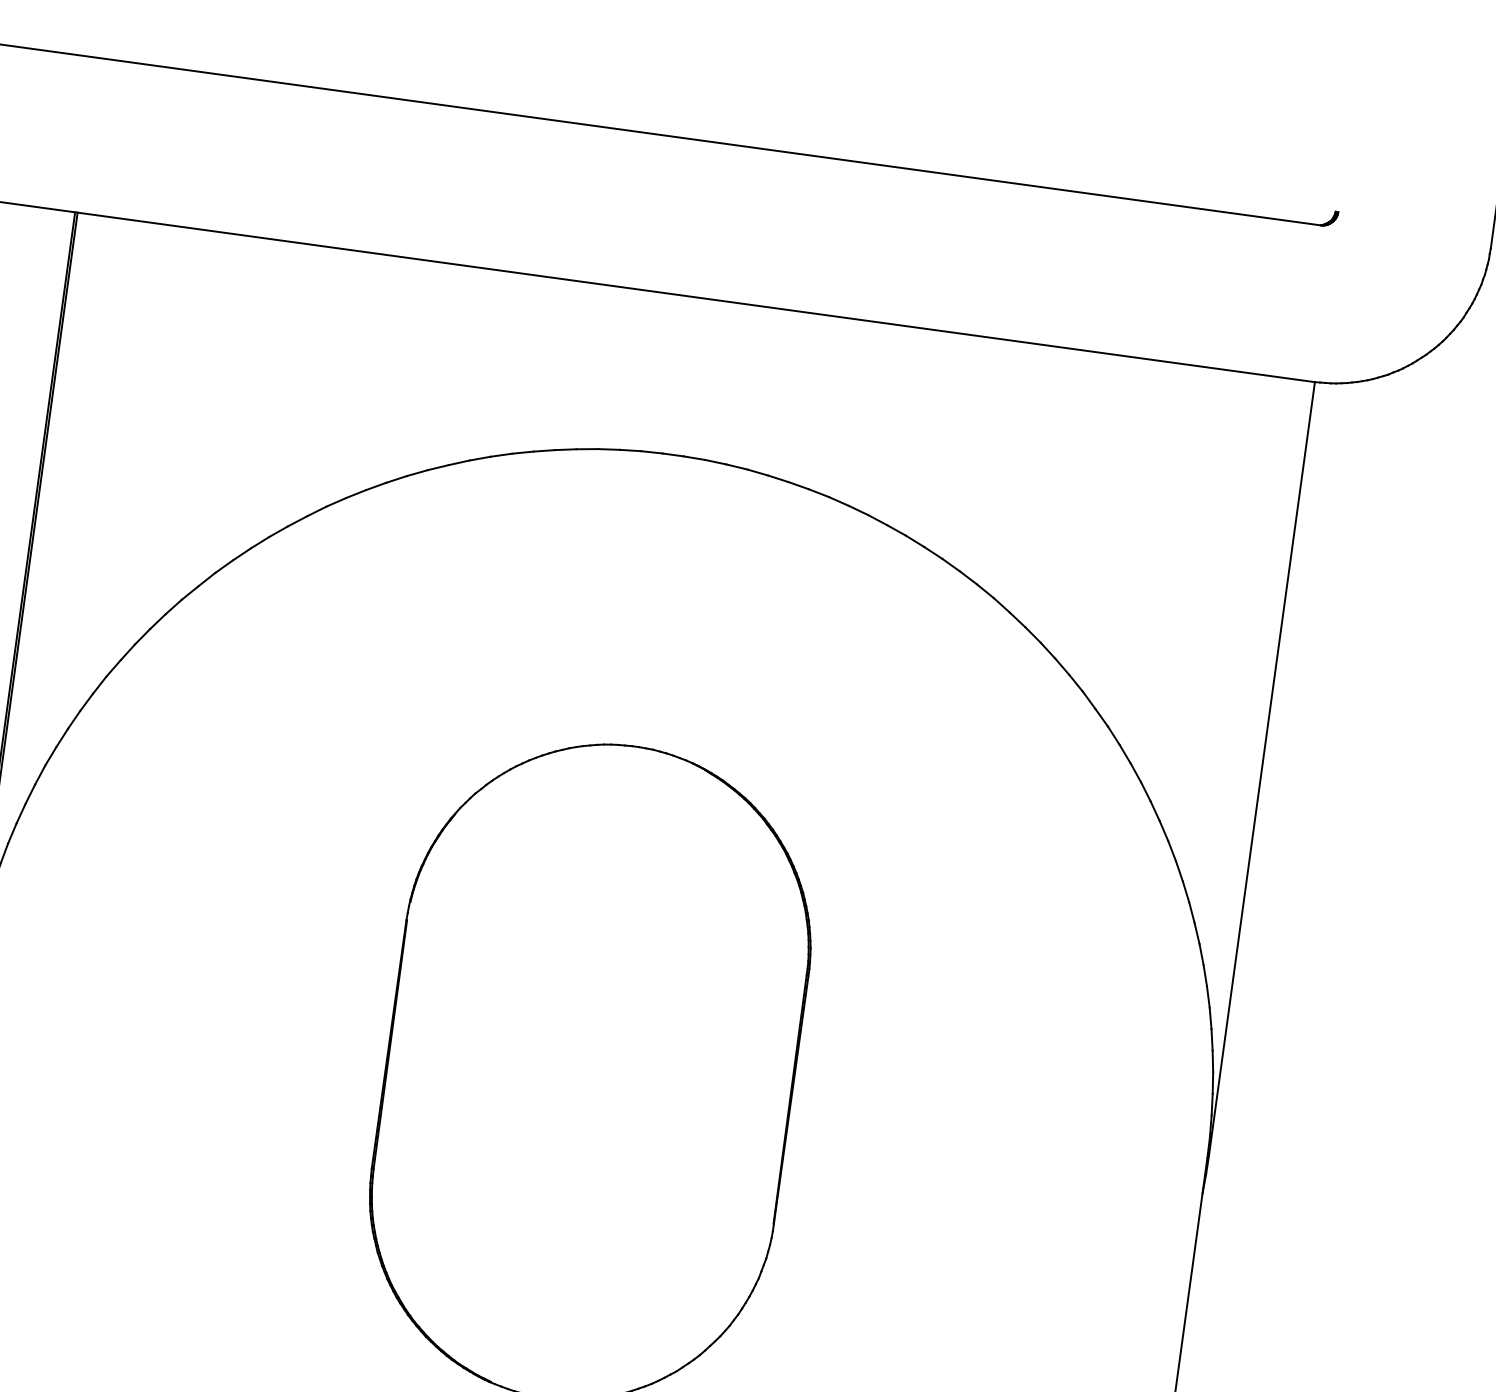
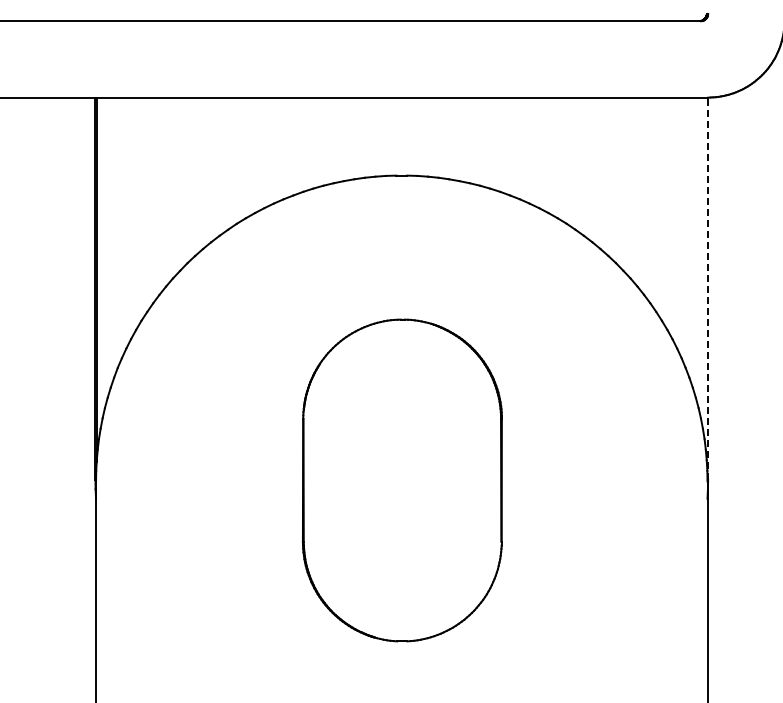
line: (1262, 768) -> (708, 288), solid -> dashed

